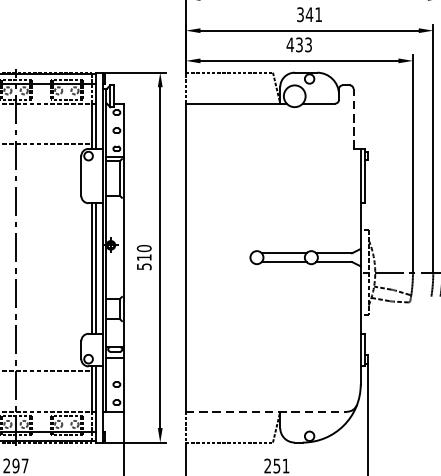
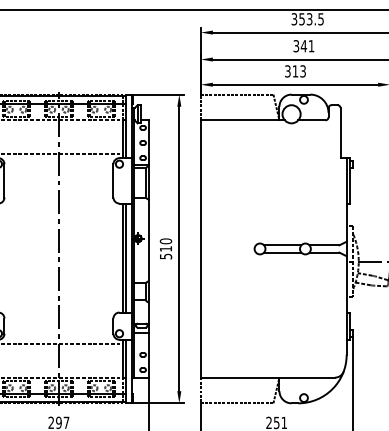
text: (294, 45) -> (291, 71), 433 -> 313
line: (353, 119) -> (340, 133), dashed -> solid
line: (267, 411) -> (268, 377), dashed -> solid

